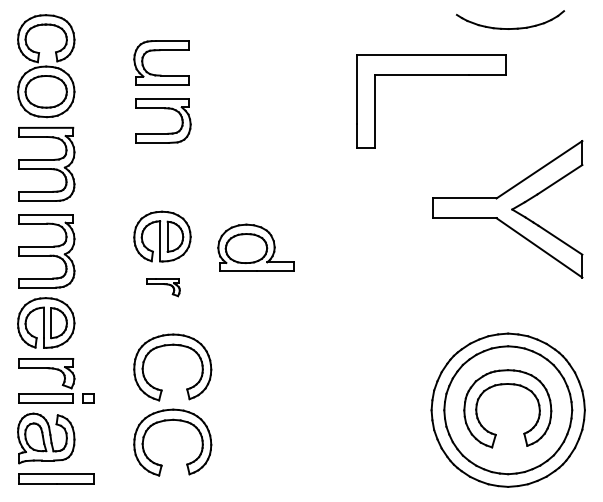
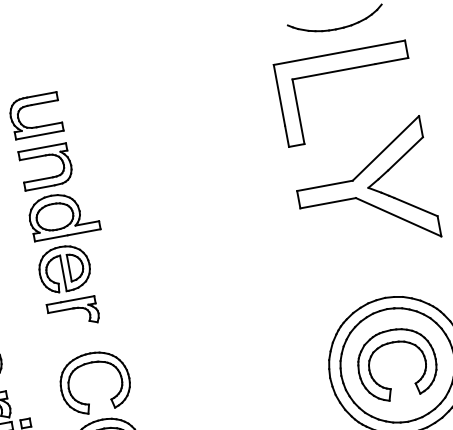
part: (431, 75) -> (342, 70), moved
part: (255, 247) -> (62, 214), moved
part: (163, 287) -> (73, 313), size x1.67

